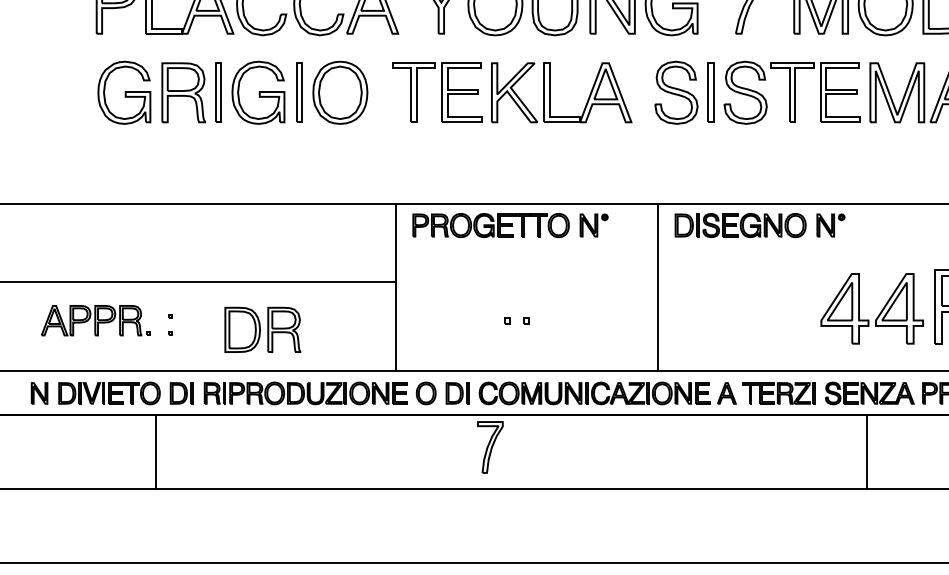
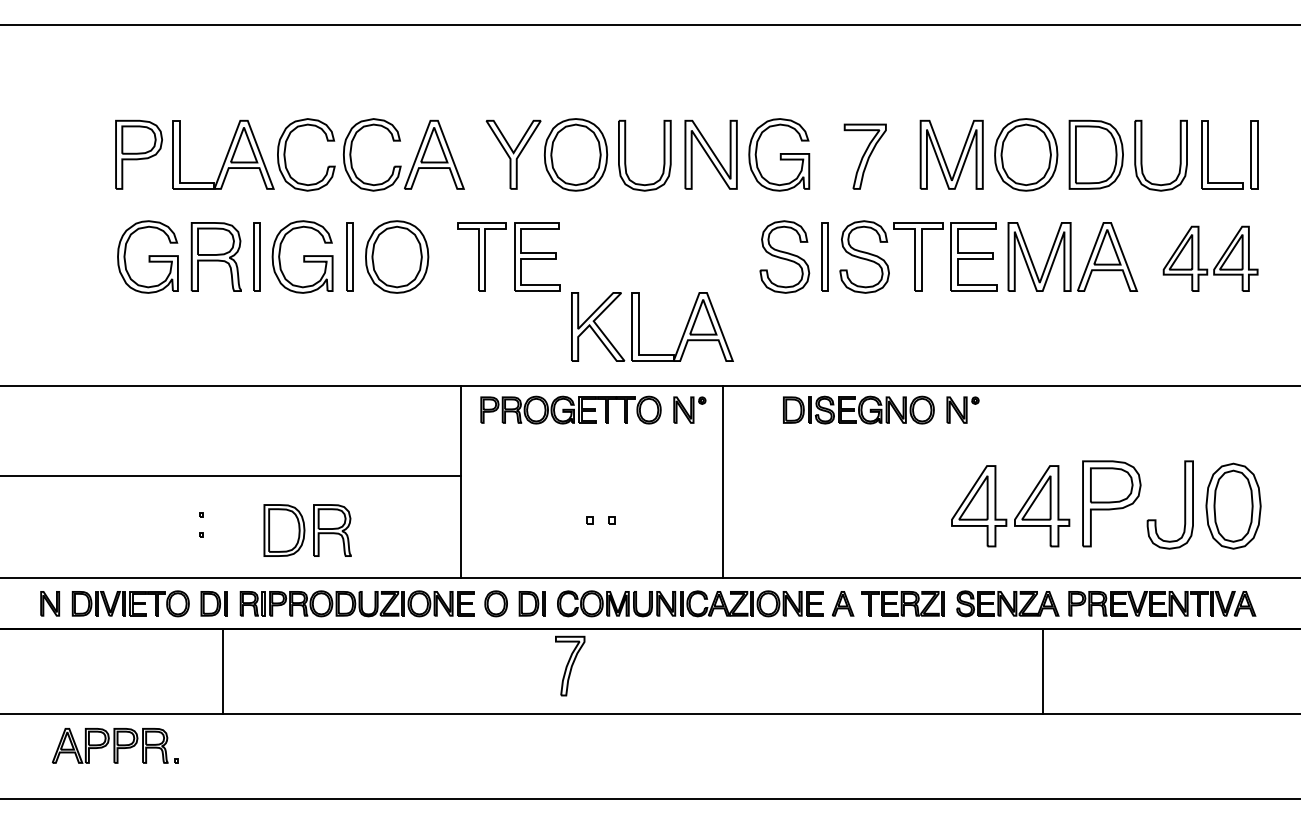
part: (550, 92) -> (639, 326), moved
line: (657, 287) -> (722, 481), moved
part: (96, 320) -> (115, 745), moved
line: (156, 452) -> (222, 671), moved
line: (866, 452) -> (1043, 671), moved

